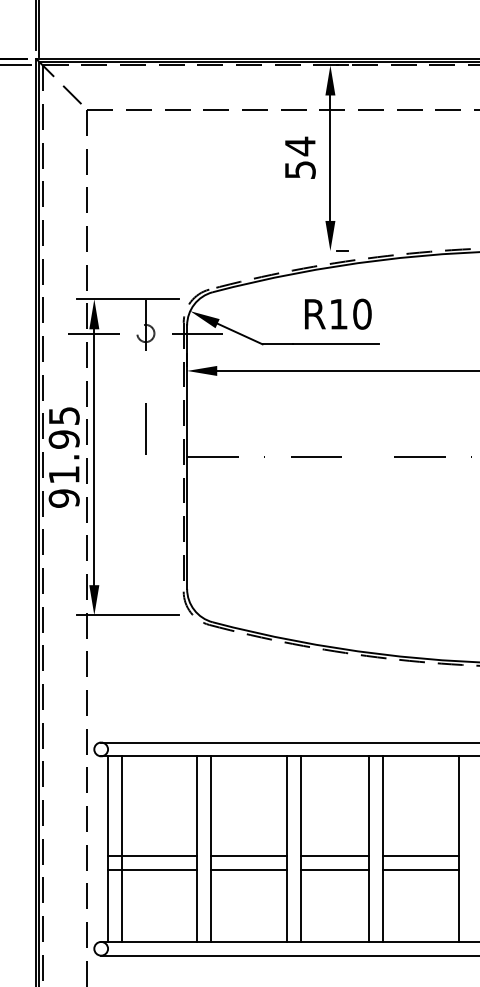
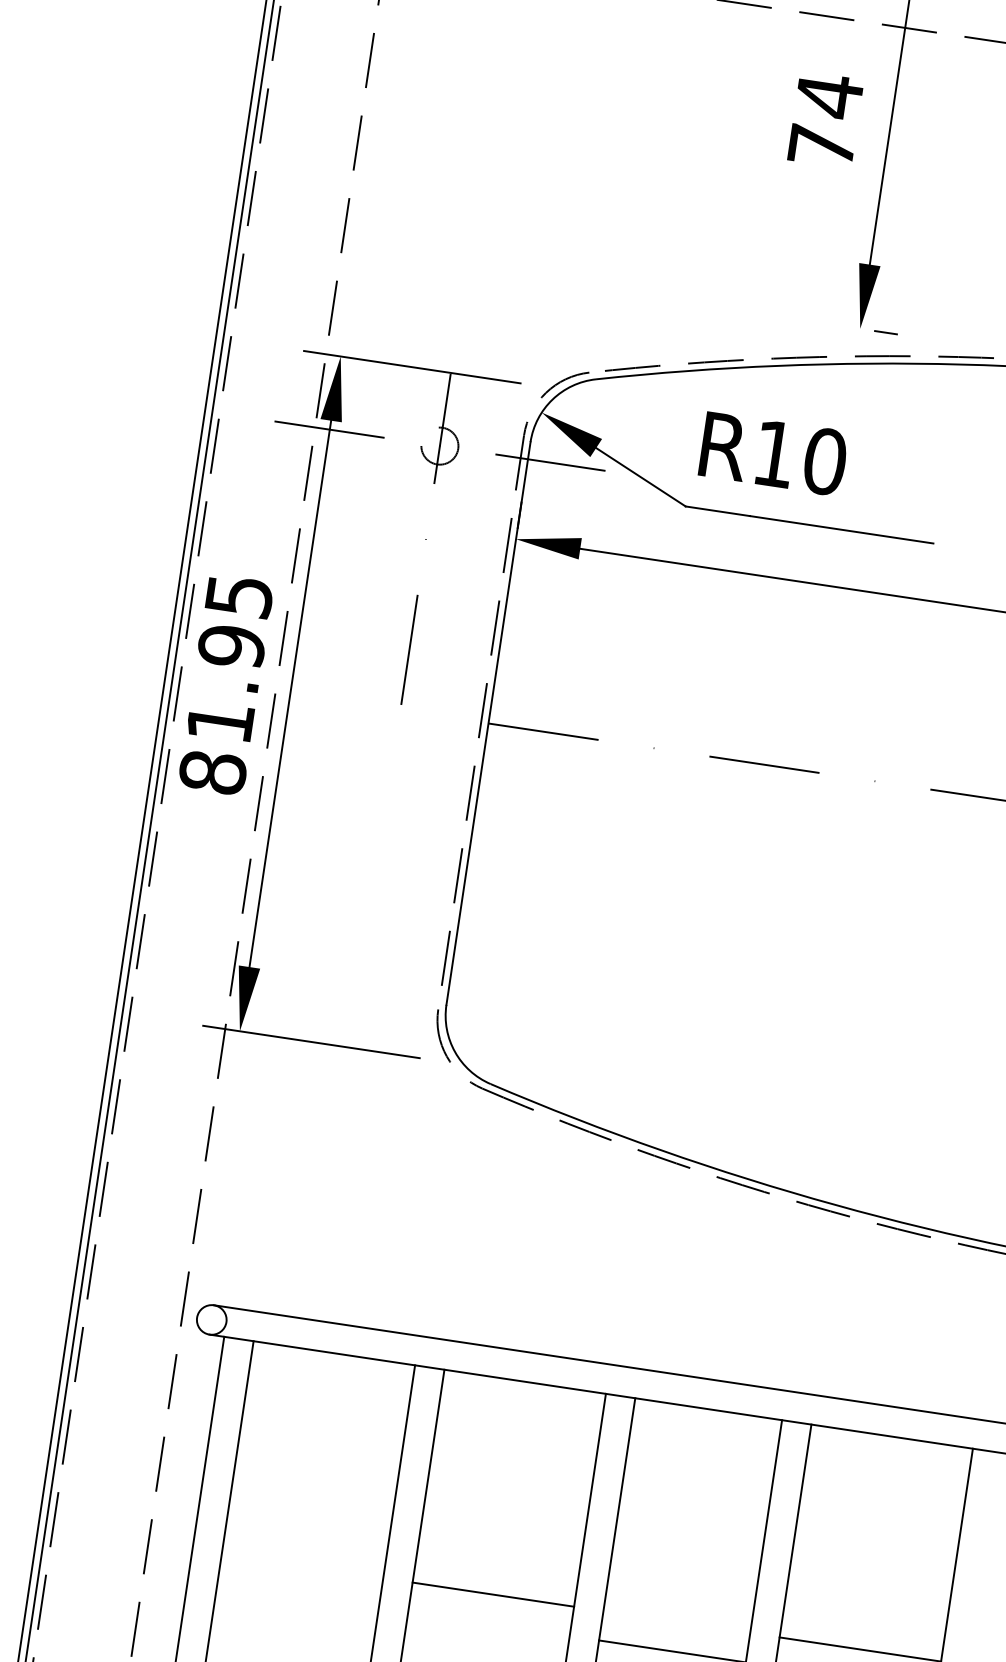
text: (300, 169) -> (822, 145), 54 -> 74
text: (338, 313) -> (774, 452), moved
text: (63, 498) -> (211, 772), 91.95 -> 81.95
line: (152, 855) -> (287, 1562), removed
line: (334, 855) -> (676, 1620), removed
line: (152, 869) -> (283, 1592), removed
line: (248, 869) -> (487, 1623), removed

